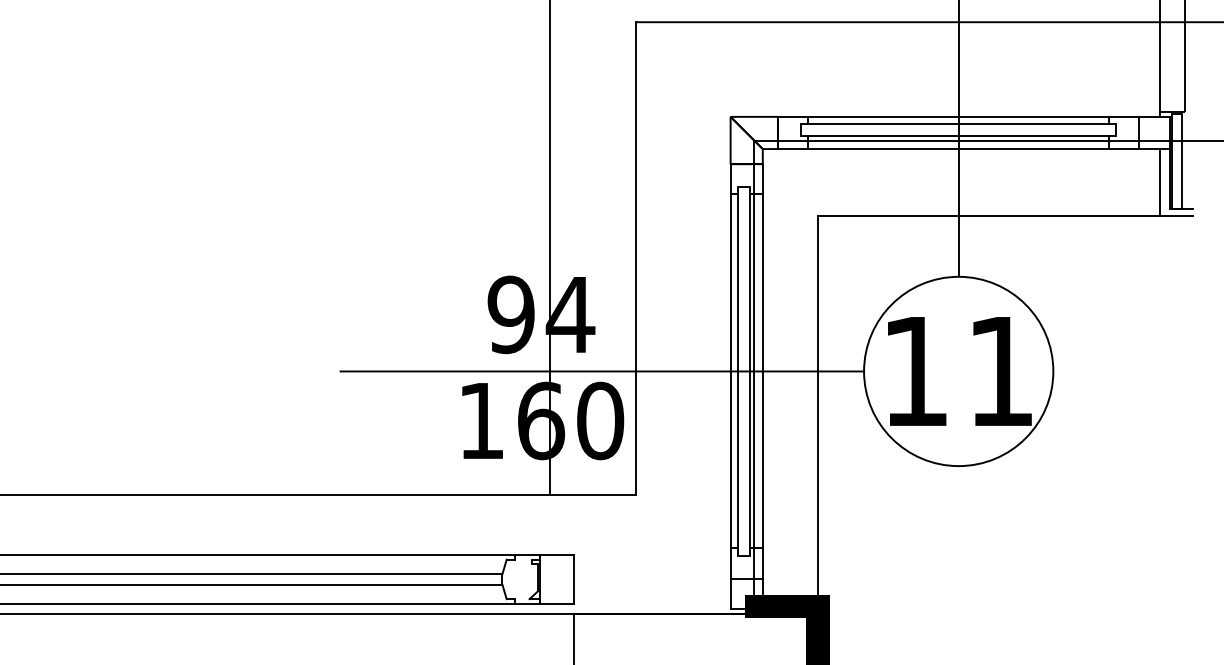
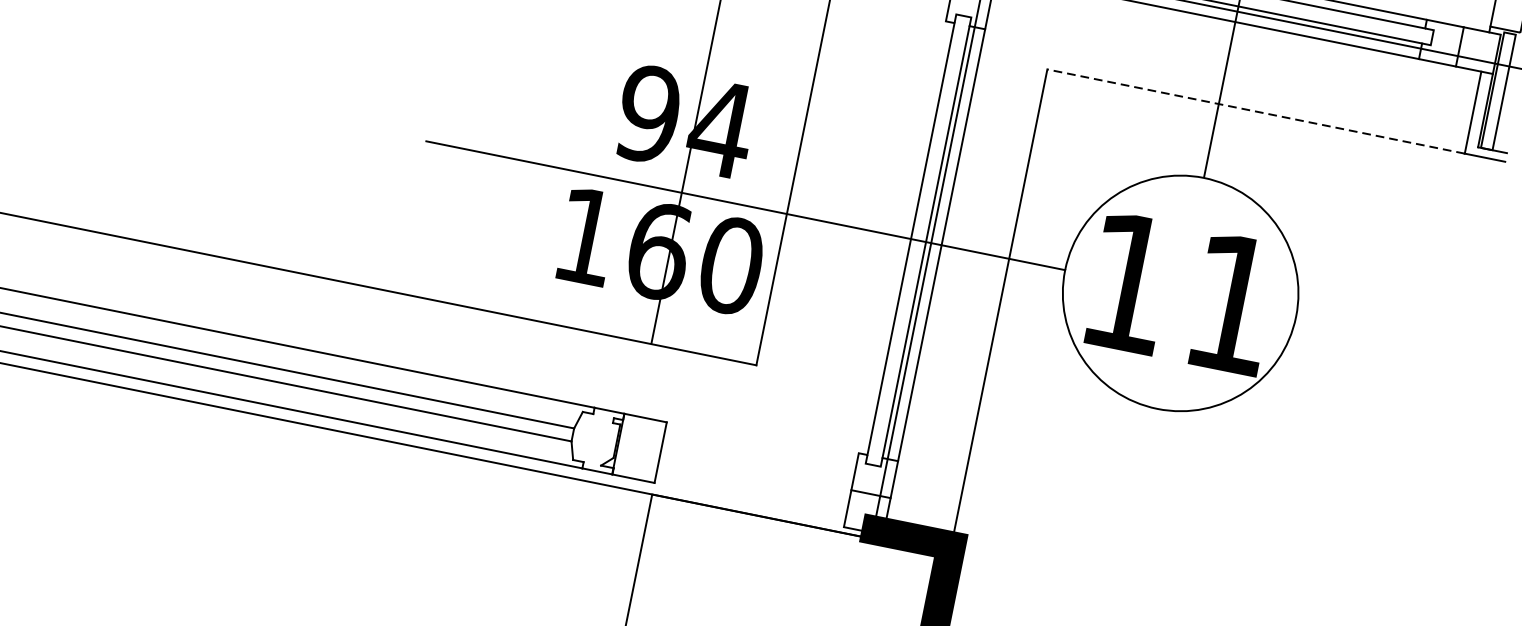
line: (988, 216) -> (1255, 111), solid -> dashed
line: (730, 371) -> (902, 237), removed

